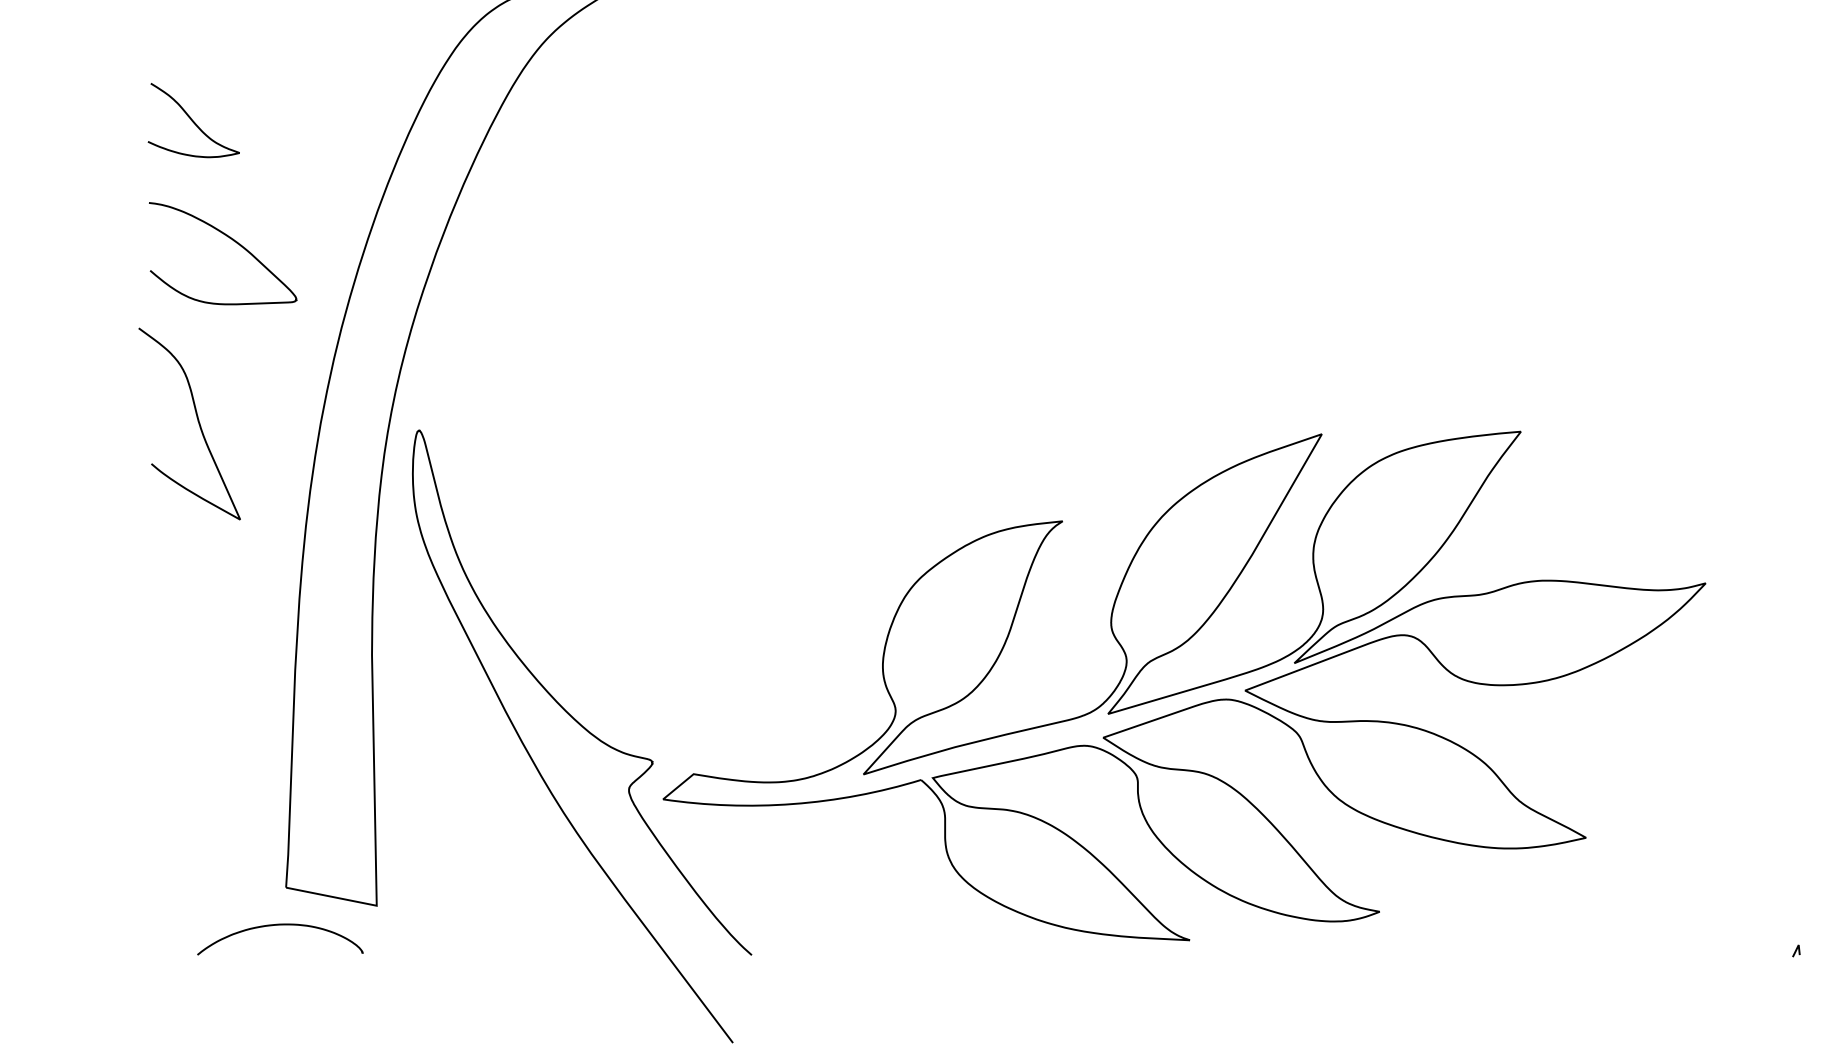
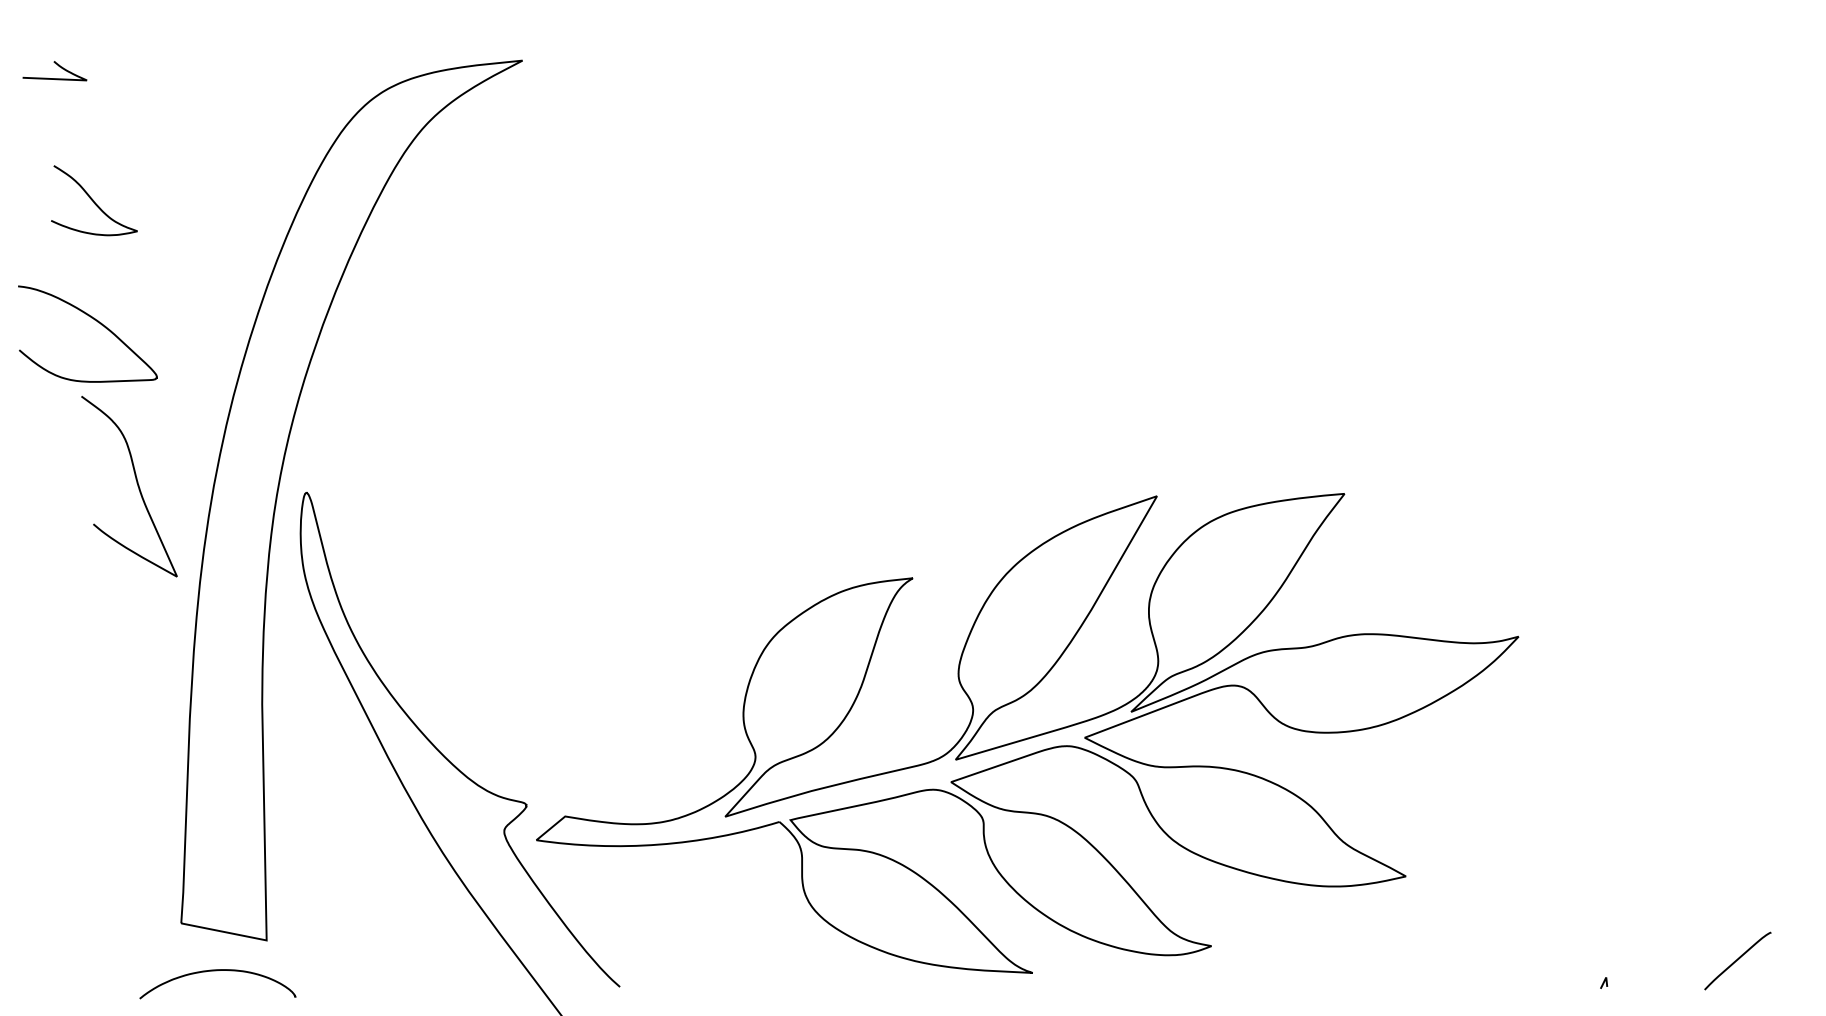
curve: (230, 239) -> (94, 320), moved
curve: (197, 420) -> (136, 483), moved
curve: (279, 925) -> (217, 971), moved

